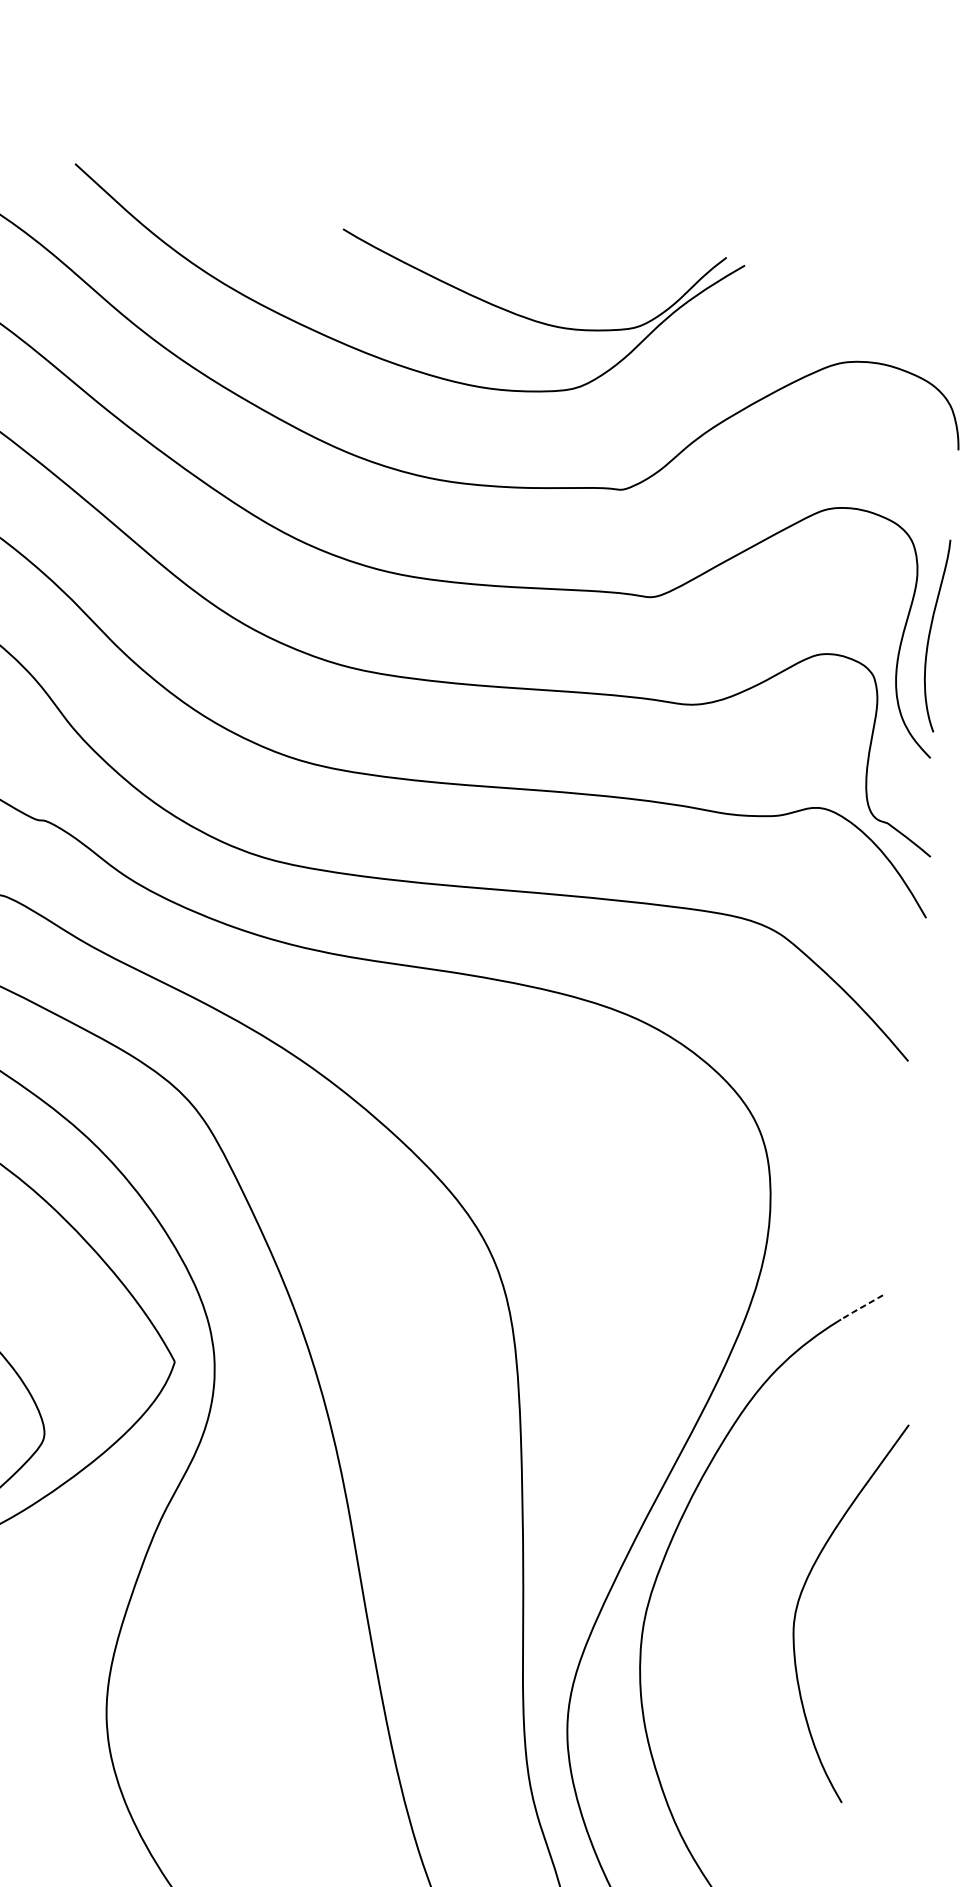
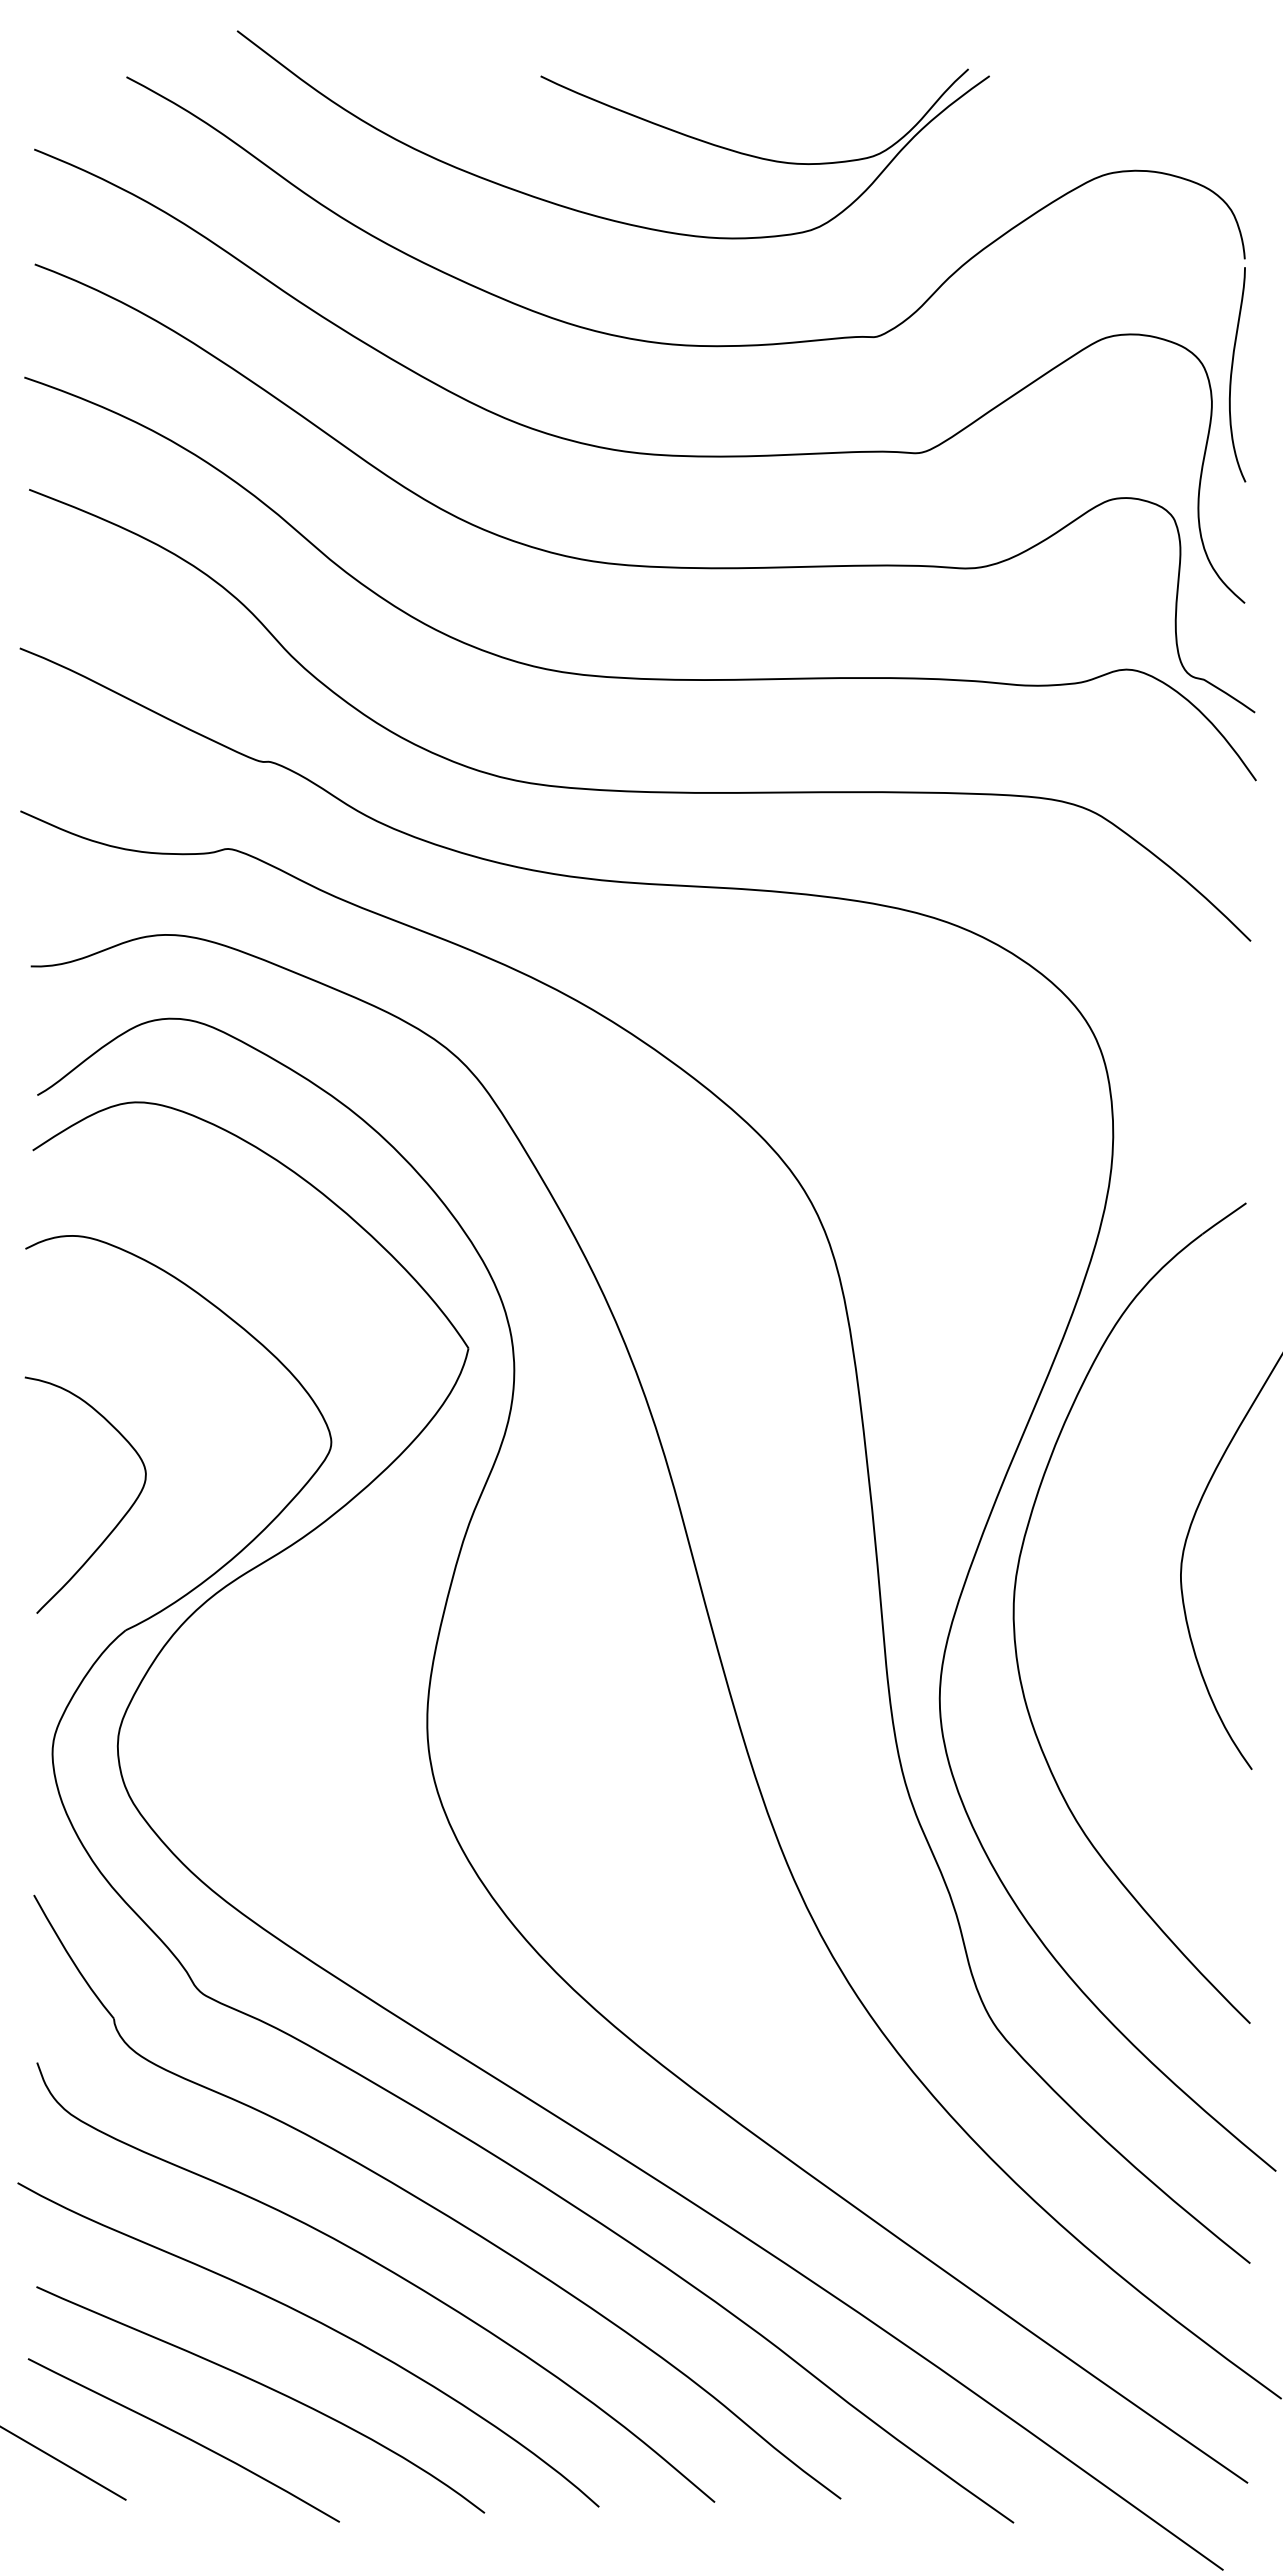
curve: (930, 634) -> (1232, 374), moved
line: (862, 1307) -> (1224, 1218), dashed -> solid

